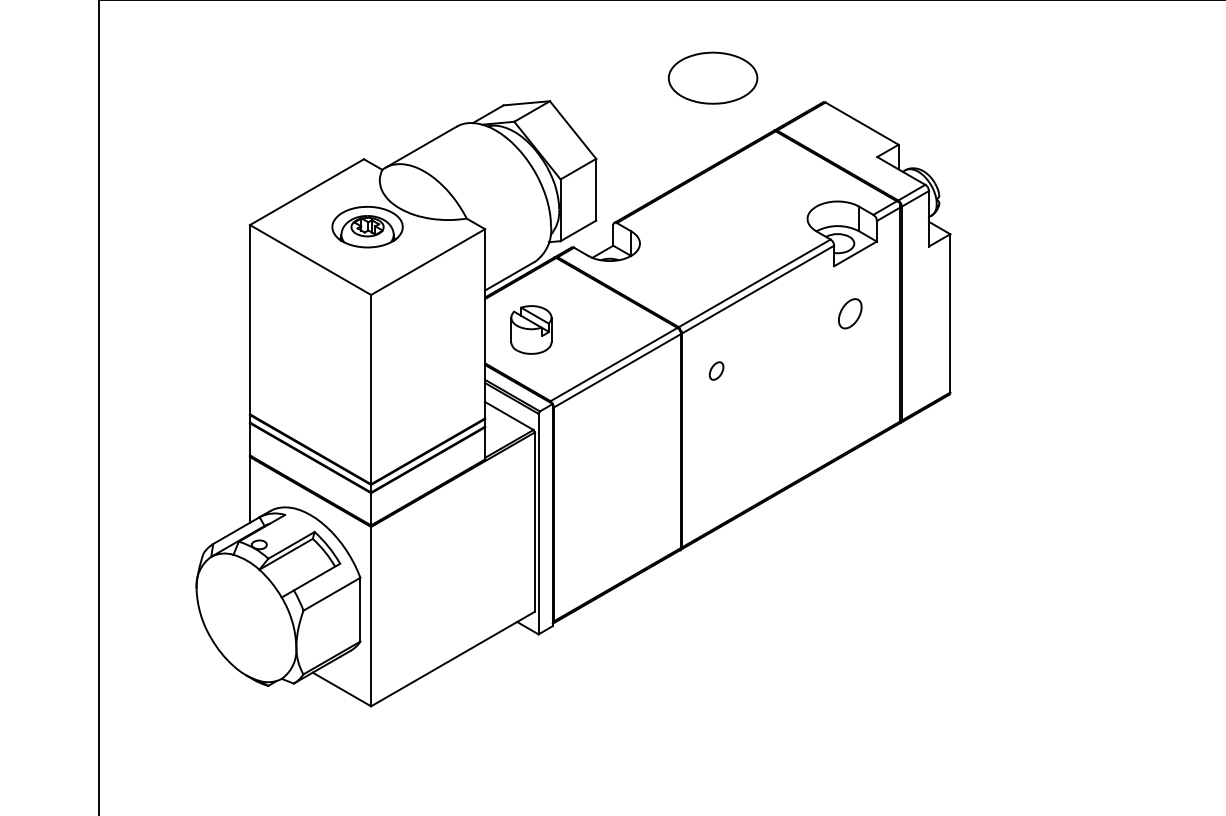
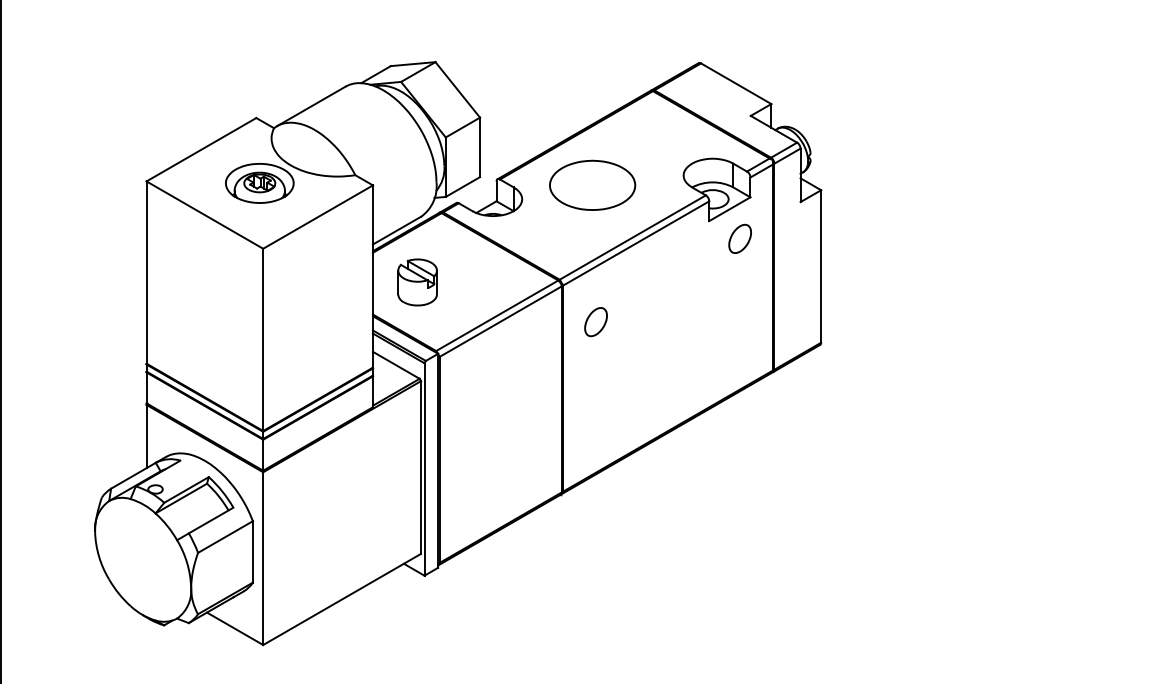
part: (712, 77) -> (592, 184), moved
part: (850, 313) -> (740, 238), moved
part: (716, 370) -> (595, 321), size x1.67

